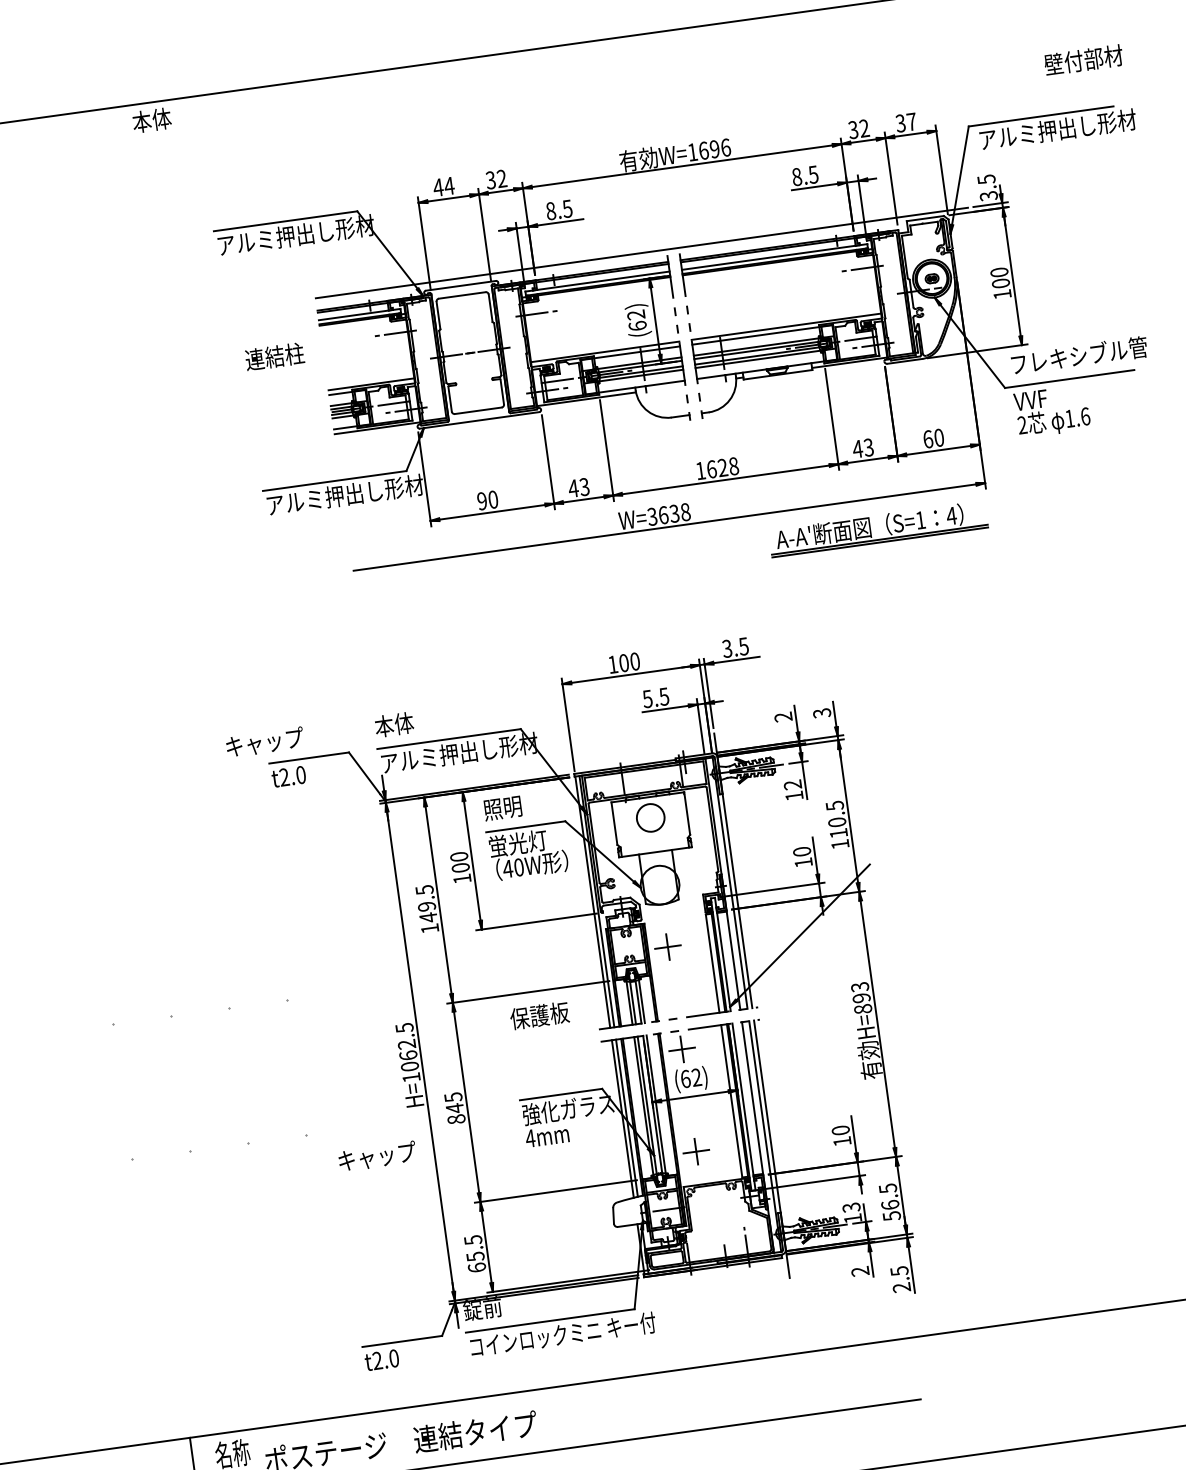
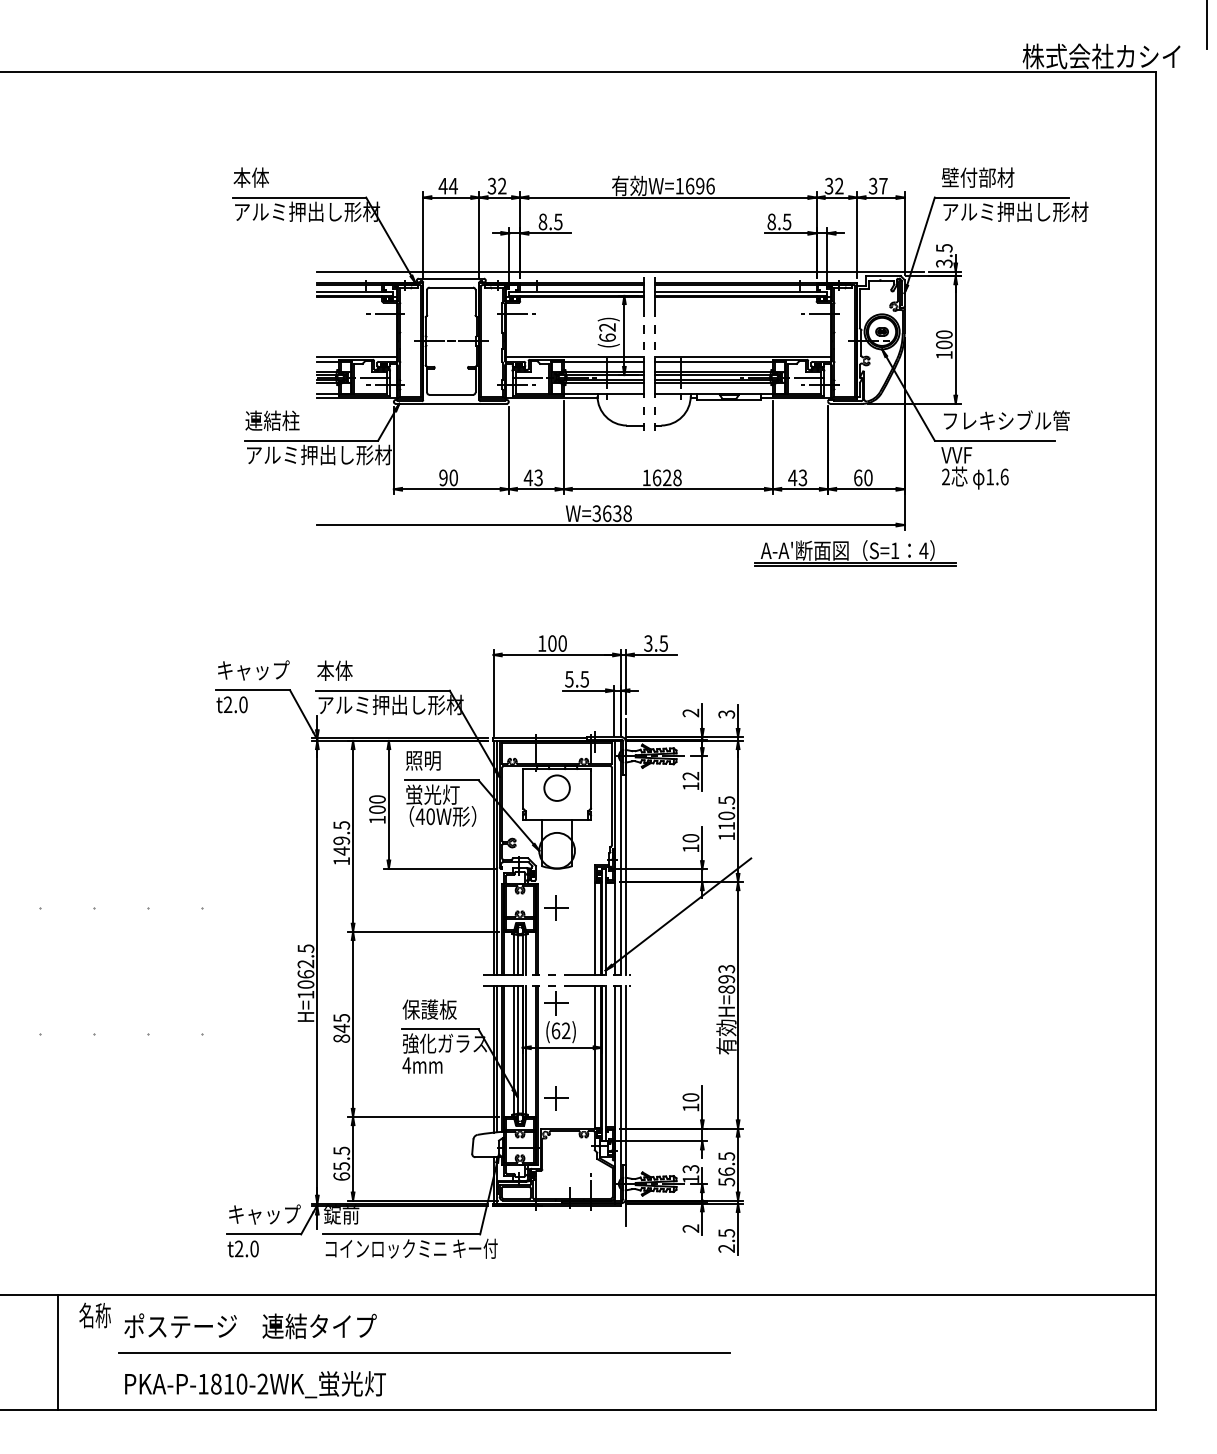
text: (1084, 59) -> (978, 177), moved
text: (151, 120) -> (250, 177), moved
text: (274, 356) -> (272, 420), moved
part: (870, 530) -> (848, 553), moved
text: (264, 742) -> (253, 670), moved
text: (539, 1015) -> (429, 1009), moved
text: (377, 1156) -> (264, 1214), moved

